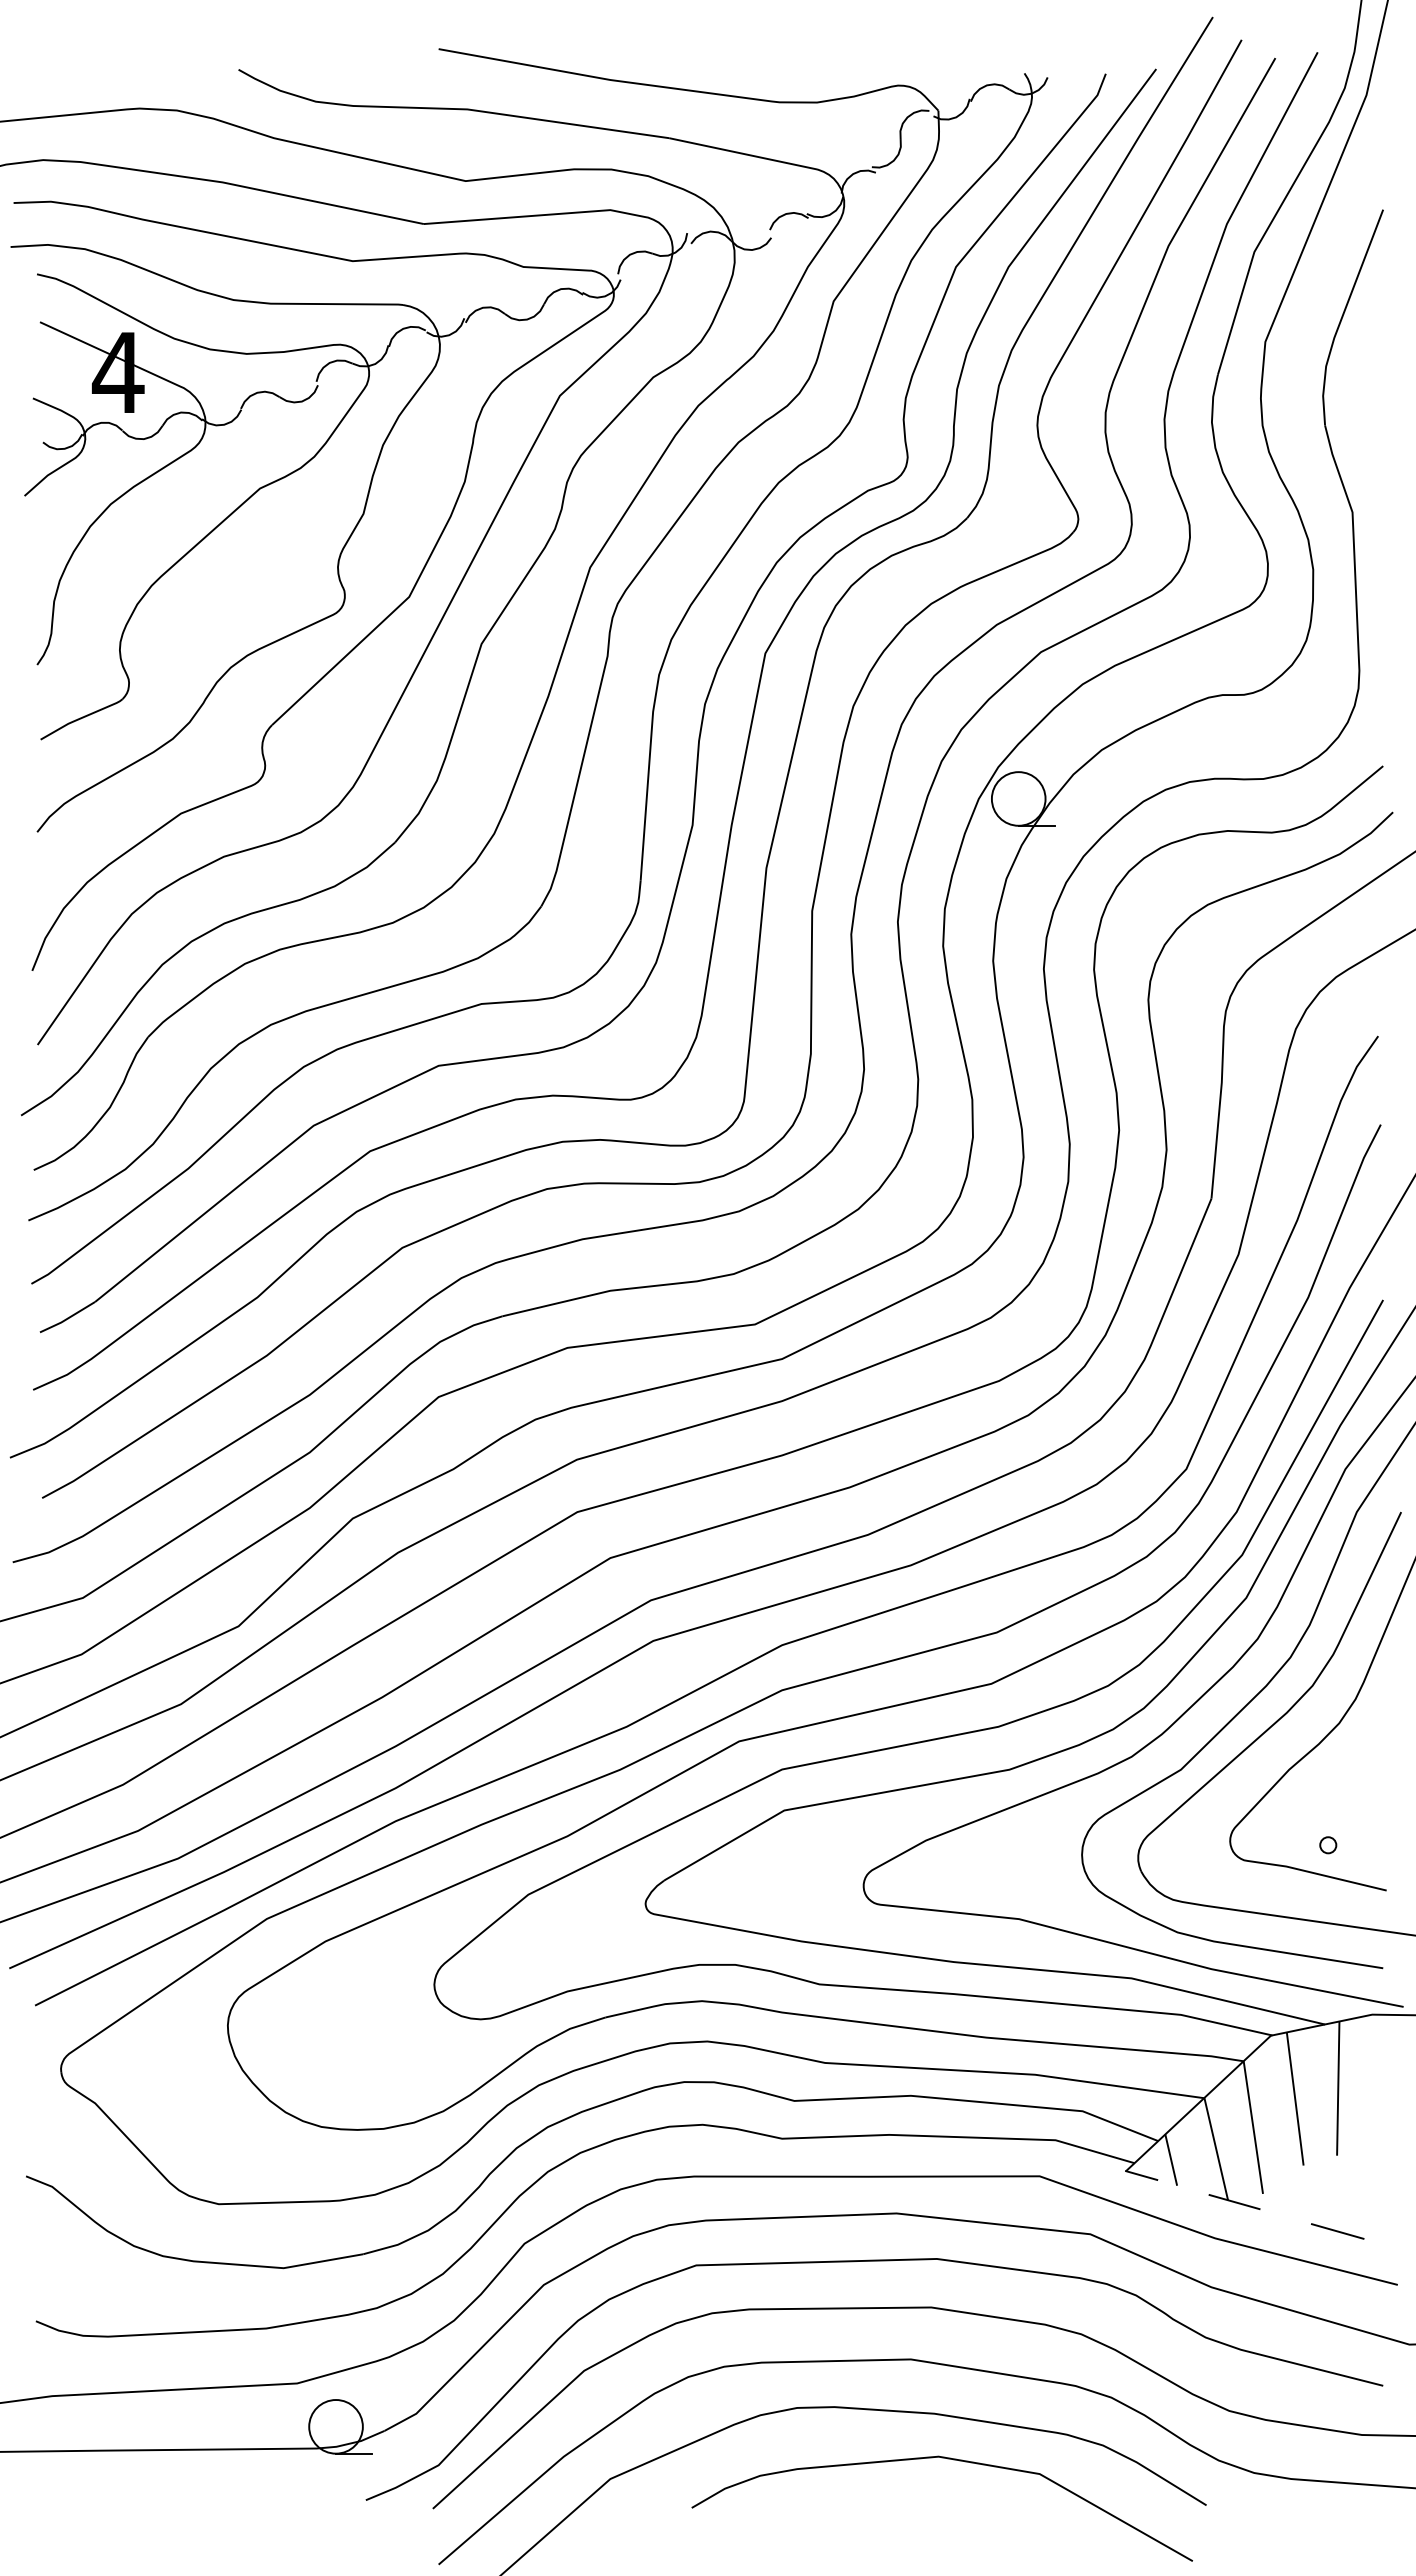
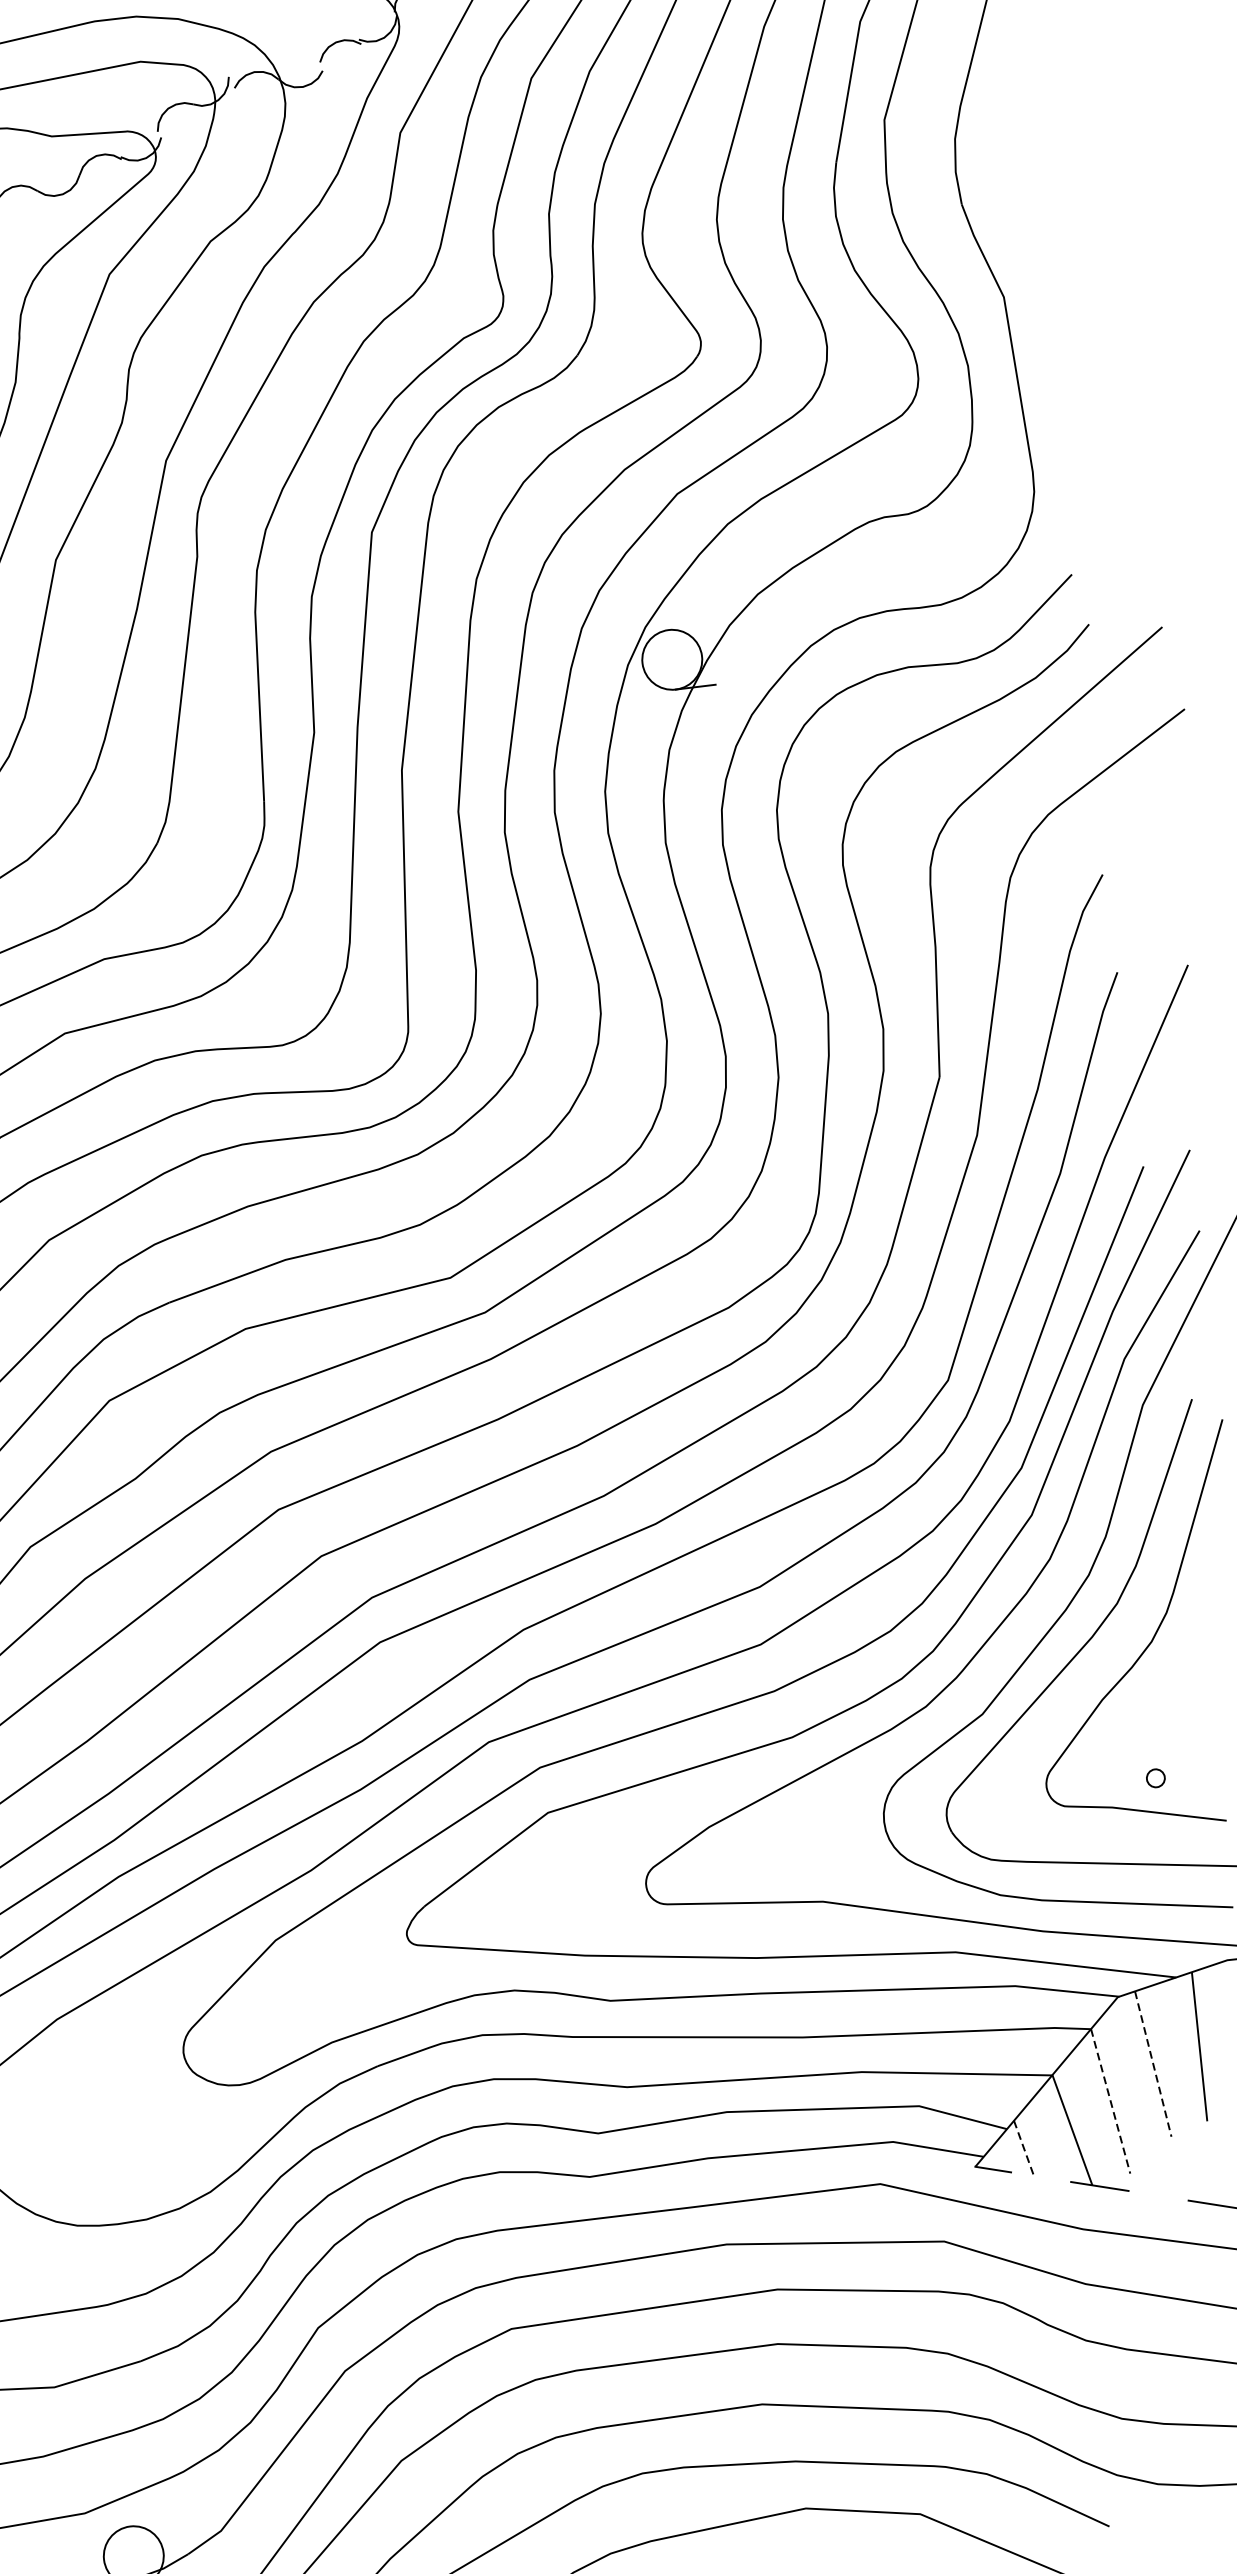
line: (1295, 2099) -> (1153, 2064), solid -> dashed
line: (1253, 2128) -> (1110, 2102), solid -> dashed
line: (1171, 2160) -> (1024, 2148), solid -> dashed

